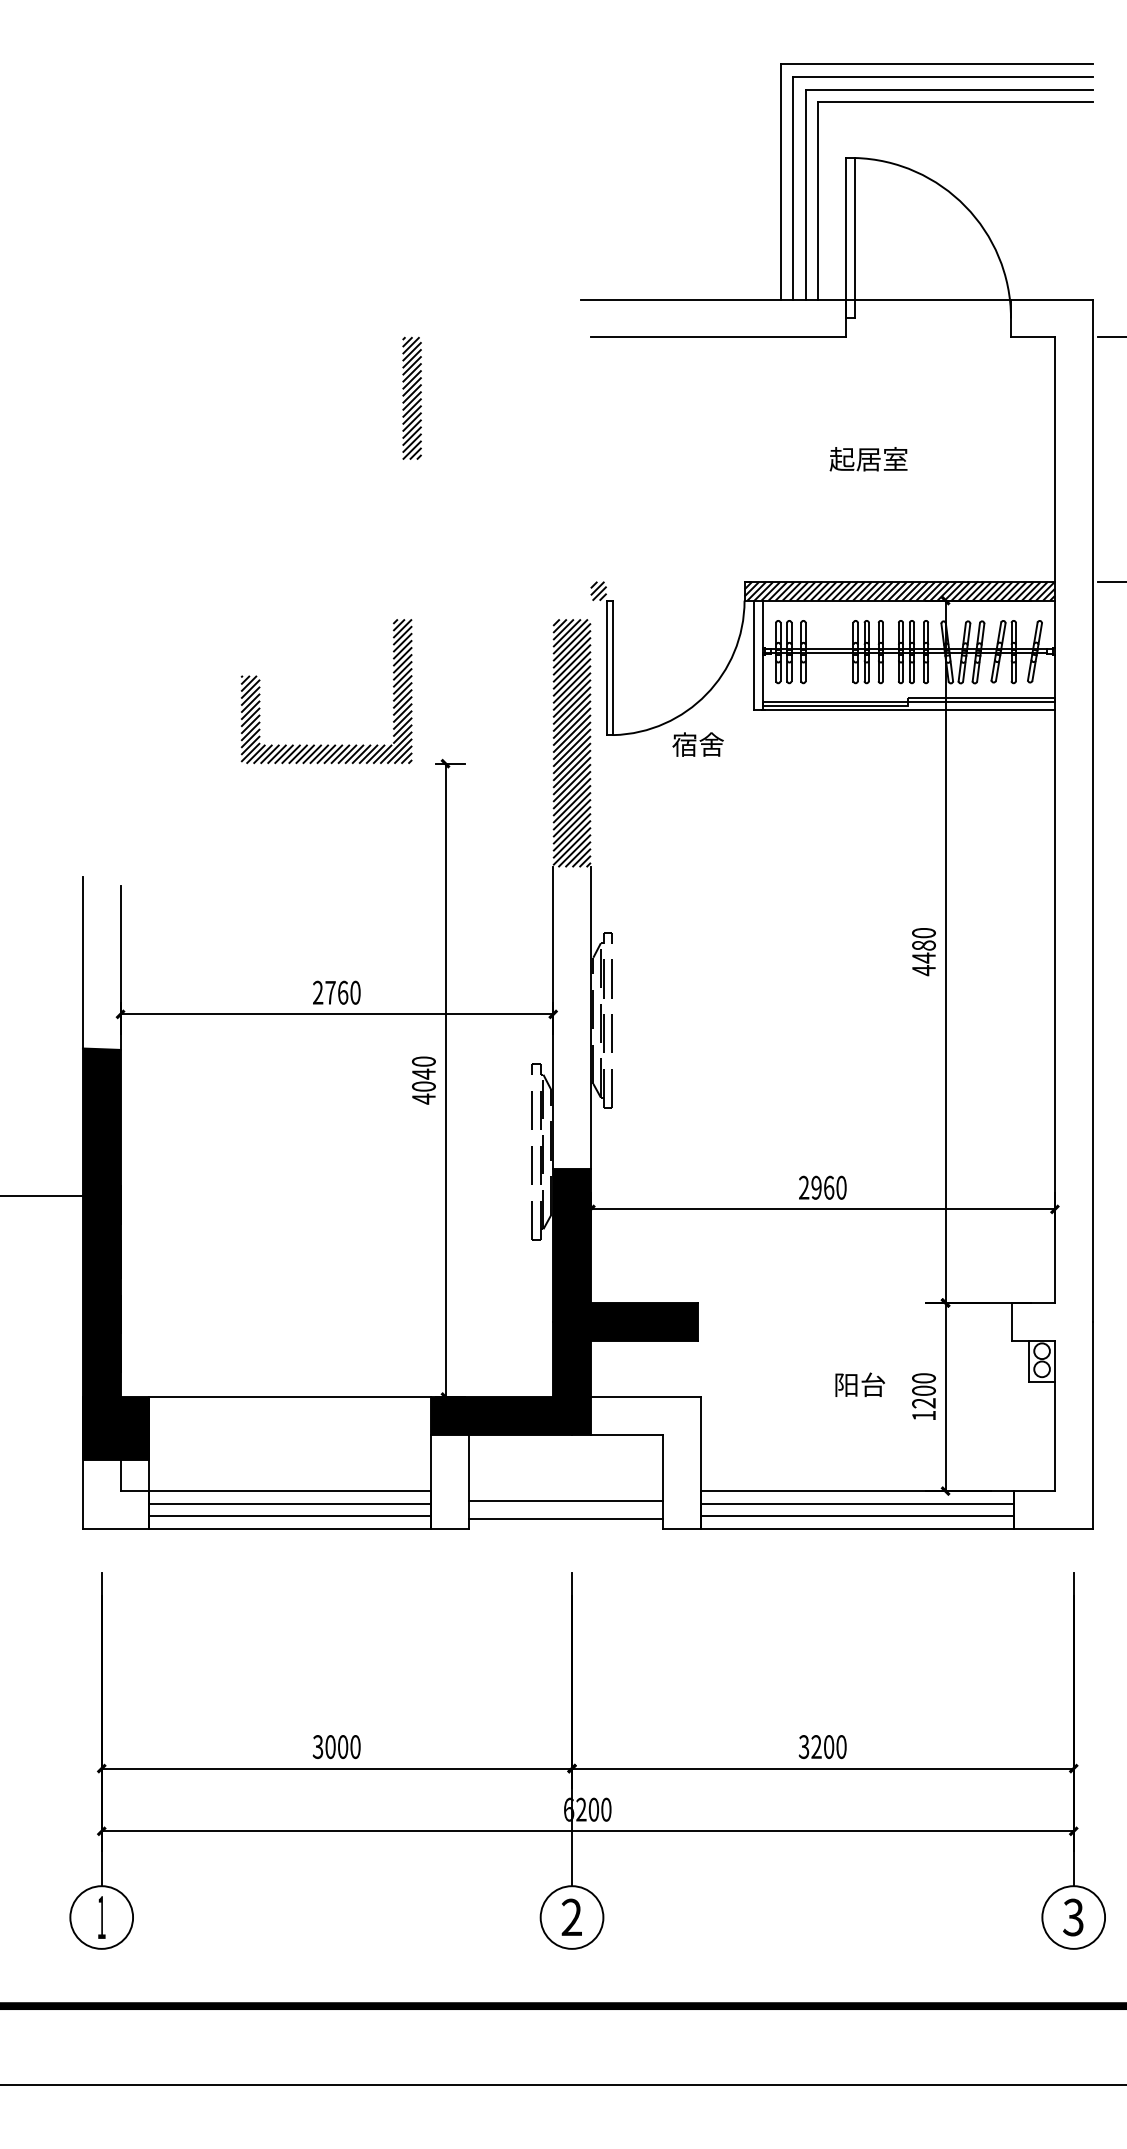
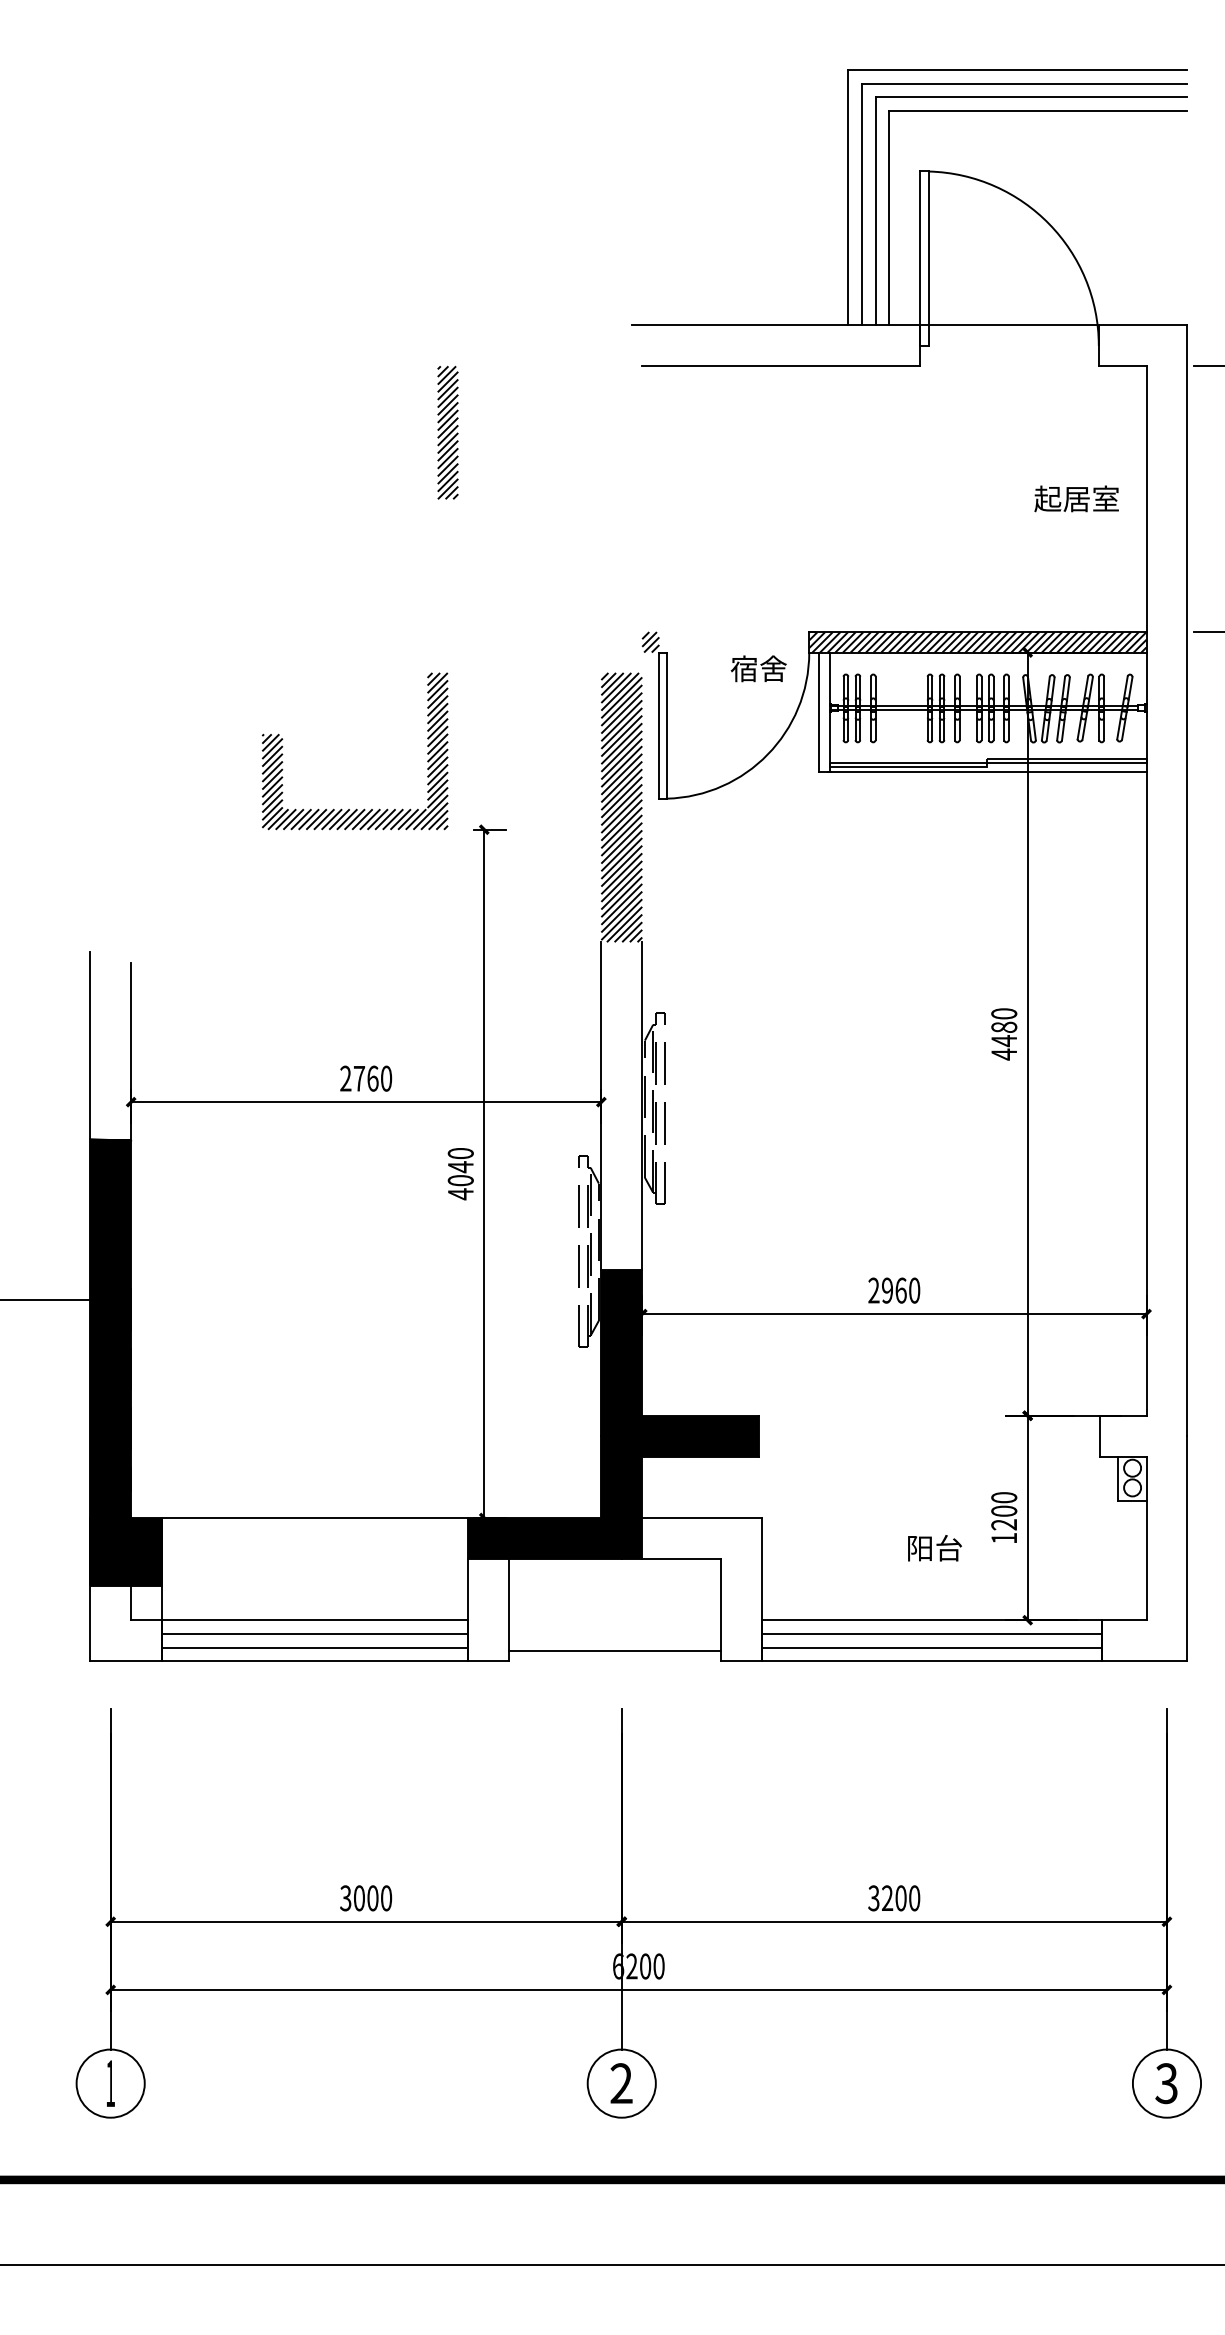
text: (868, 459) -> (1076, 499), moved
text: (697, 744) -> (758, 668), moved
text: (859, 1384) -> (934, 1547), moved
line: (565, 1500) -> (614, 1630), removed

